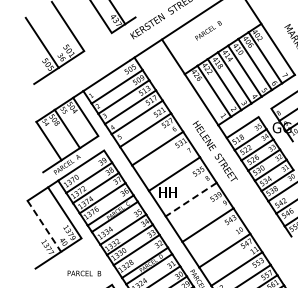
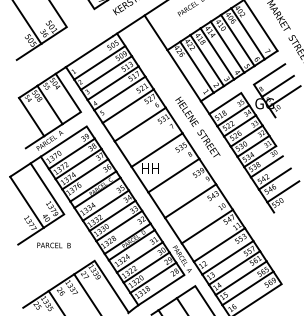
line: (190, 199) -> (173, 175), dashed -> solid
line: (43, 226) -> (26, 202), dashed -> solid
text: (83, 273) -> (53, 245), moved

